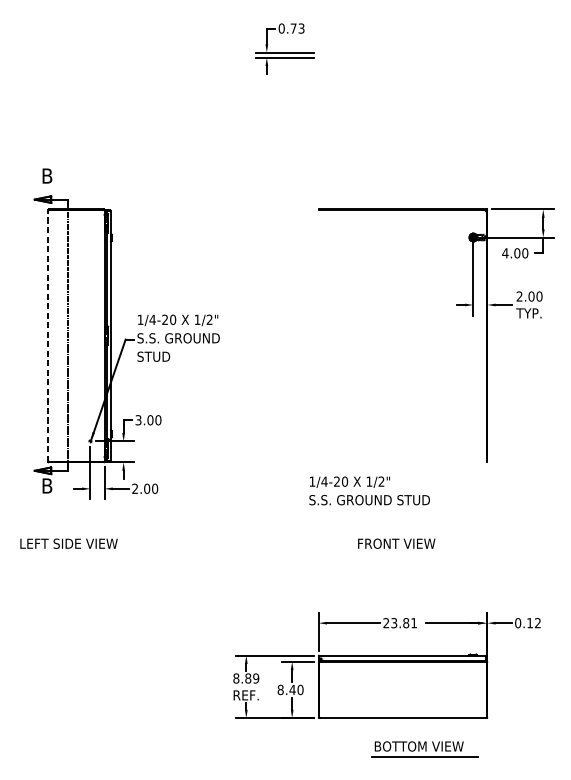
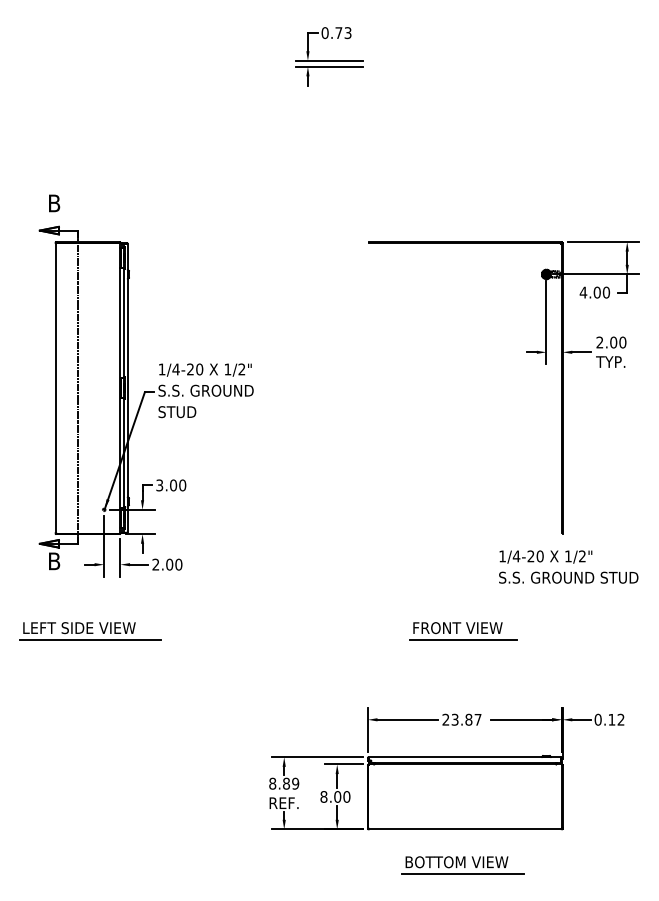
line: (48, 335) -> (55, 387), dashed -> solid
text: (369, 490) -> (568, 566), moved
line: (78, 553) -> (90, 639), added
line: (401, 553) -> (463, 639), added
text: (413, 622) -> (477, 719), 23.81 -> 23.87
text: (292, 689) -> (337, 796), 8.40 -> 8.00
part: (424, 749) -> (462, 865), moved

